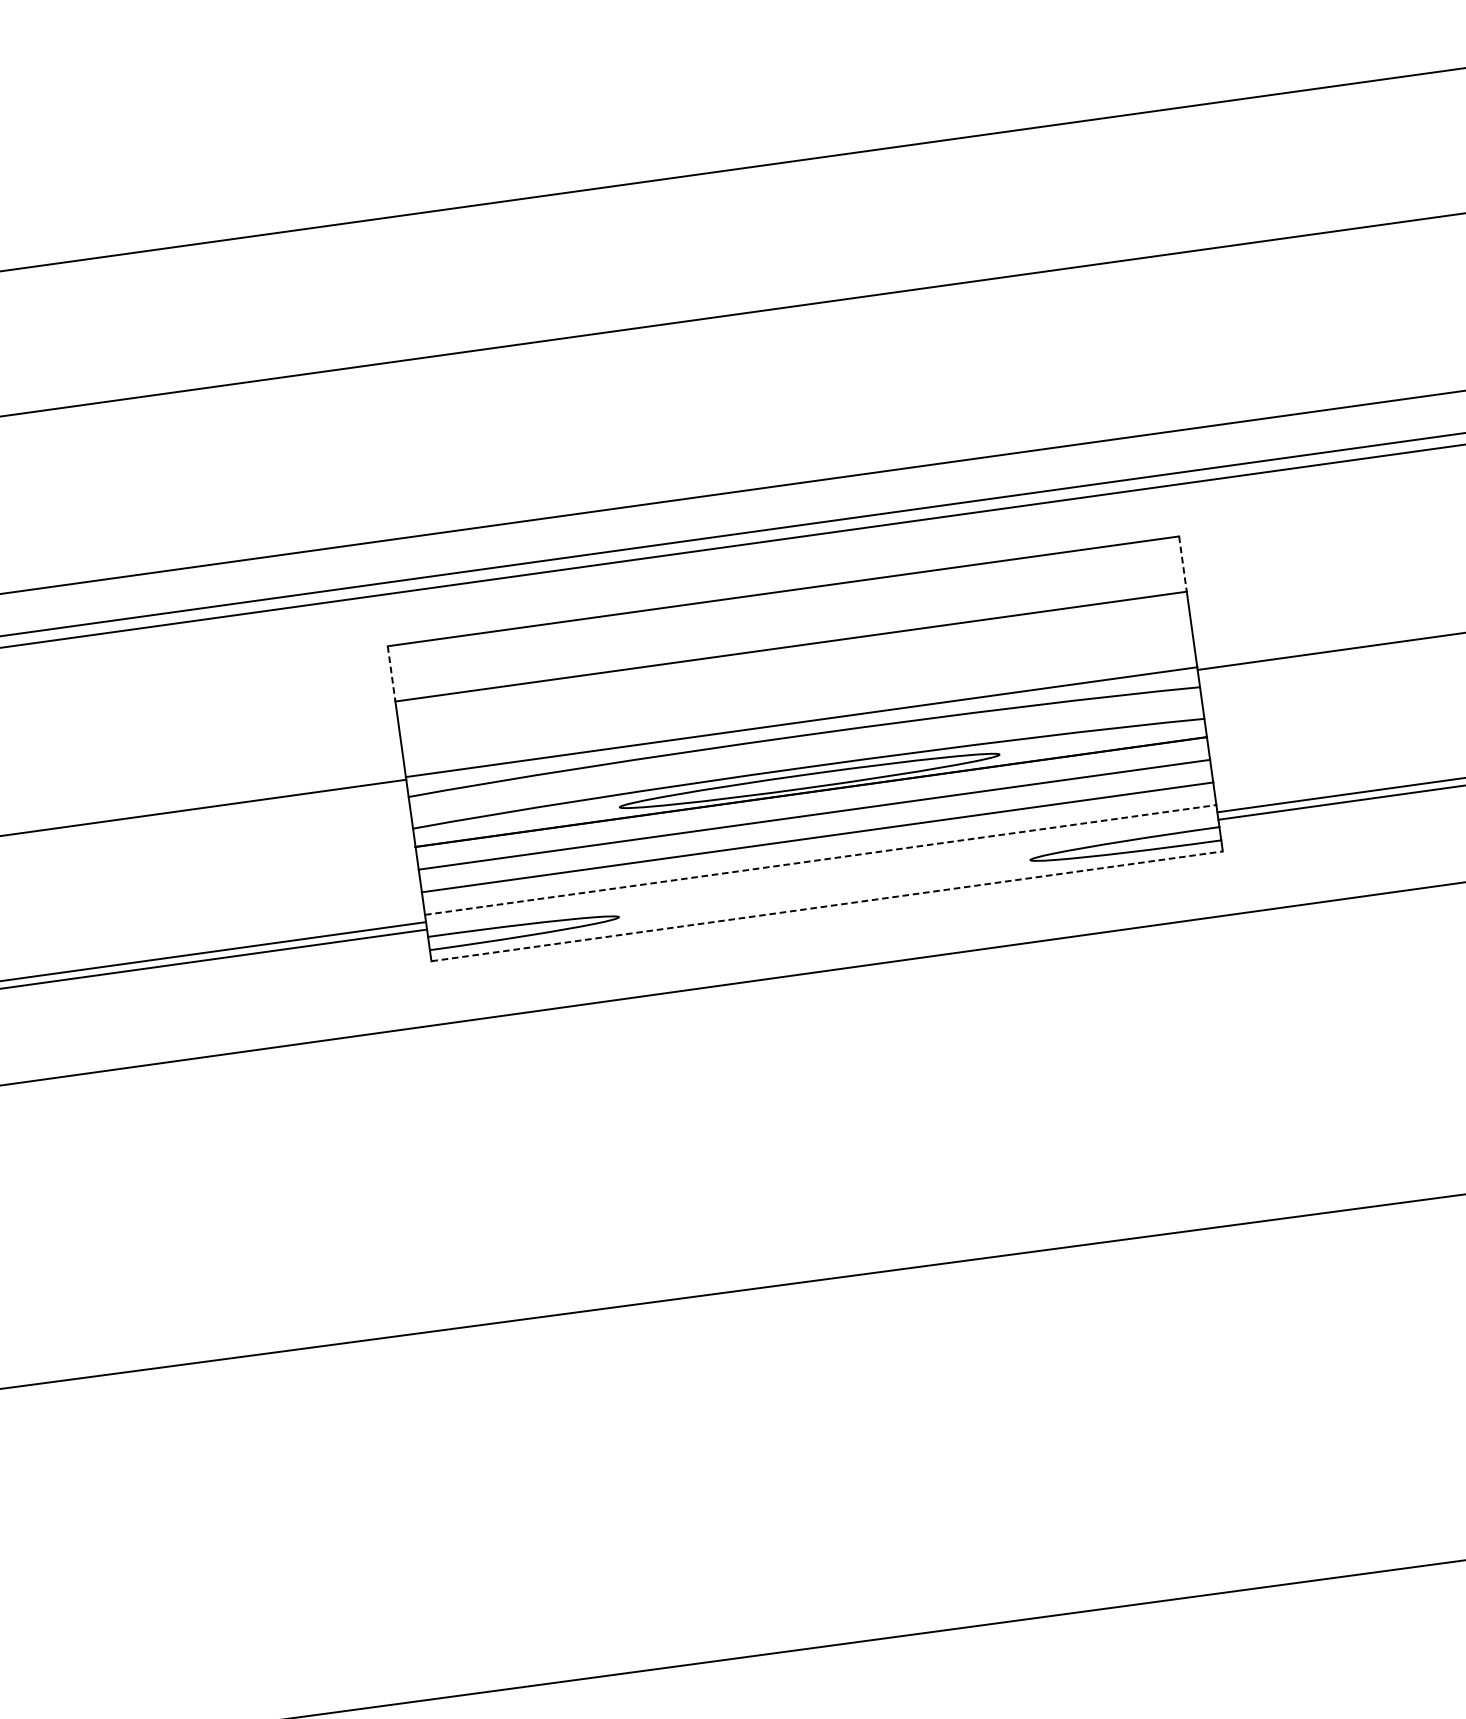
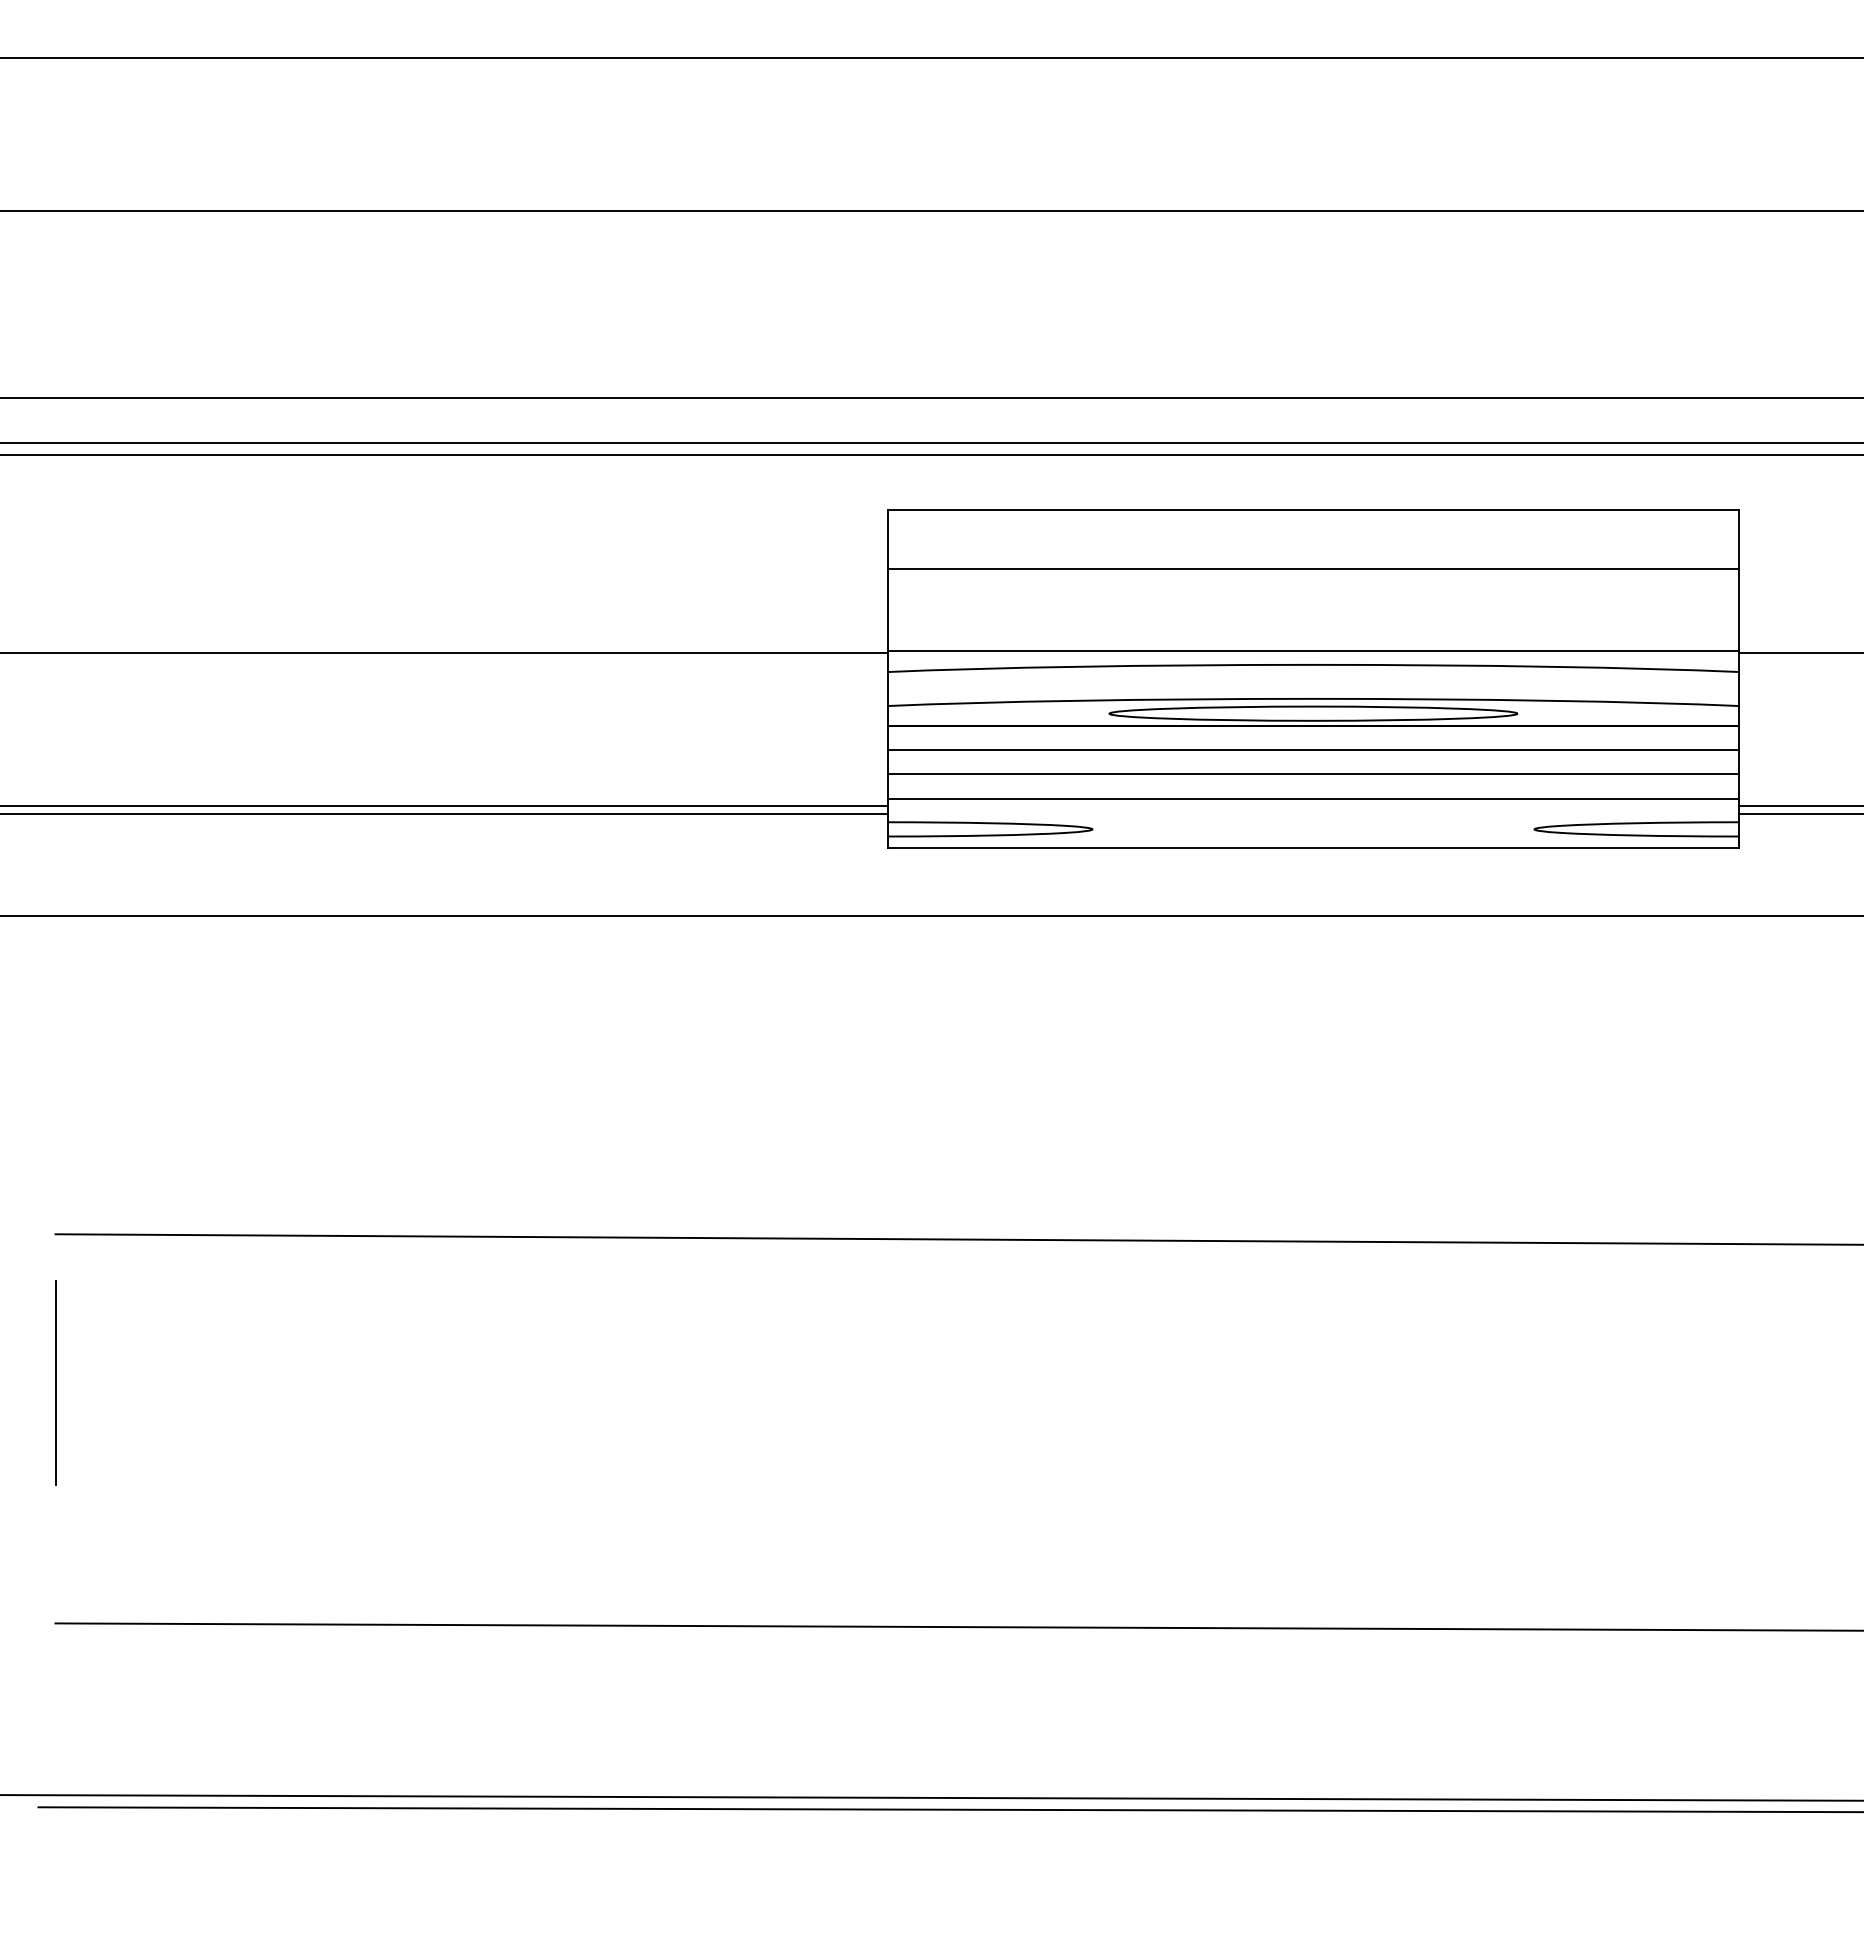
line: (1182, 563) -> (1738, 539), dashed -> solid
line: (391, 673) -> (888, 539), dashed -> solid
line: (820, 859) -> (1313, 798), dashed -> solid
line: (827, 906) -> (1313, 848), dashed -> solid

